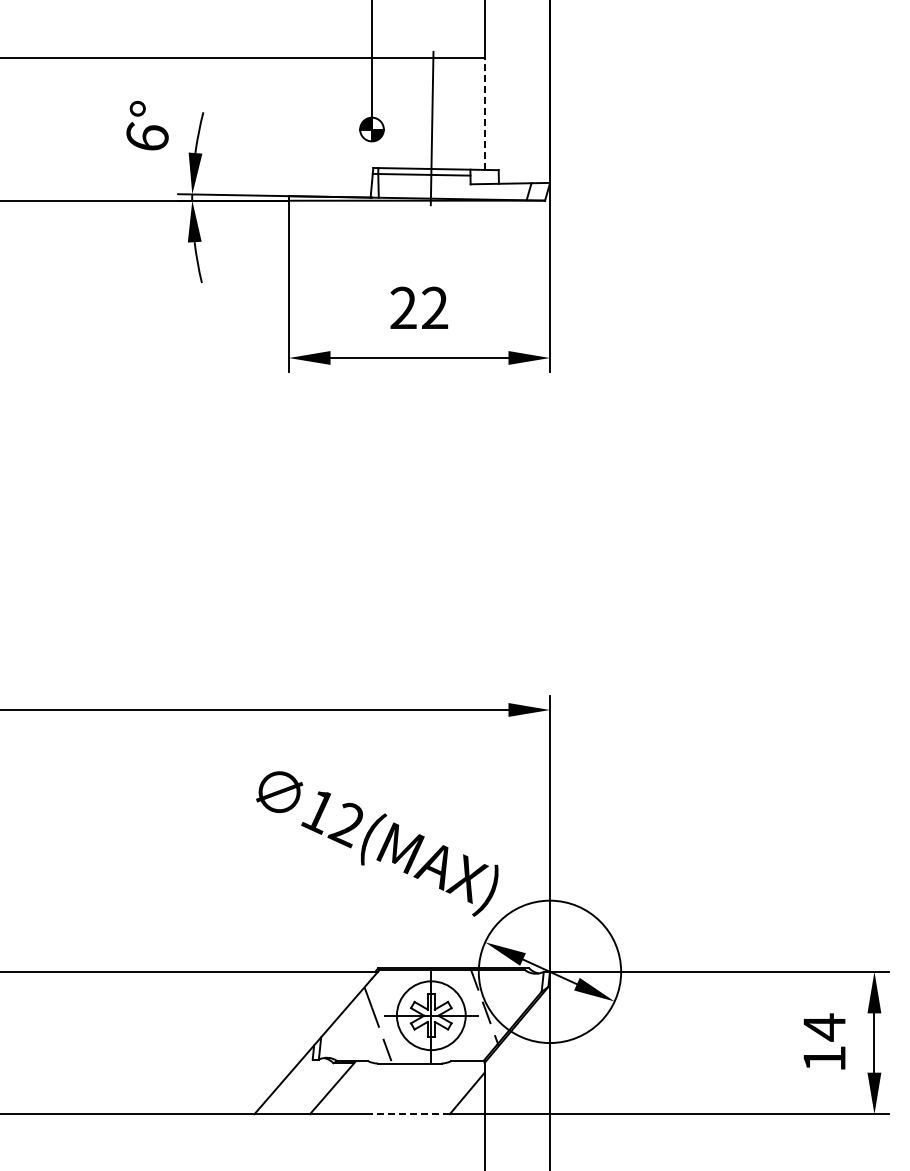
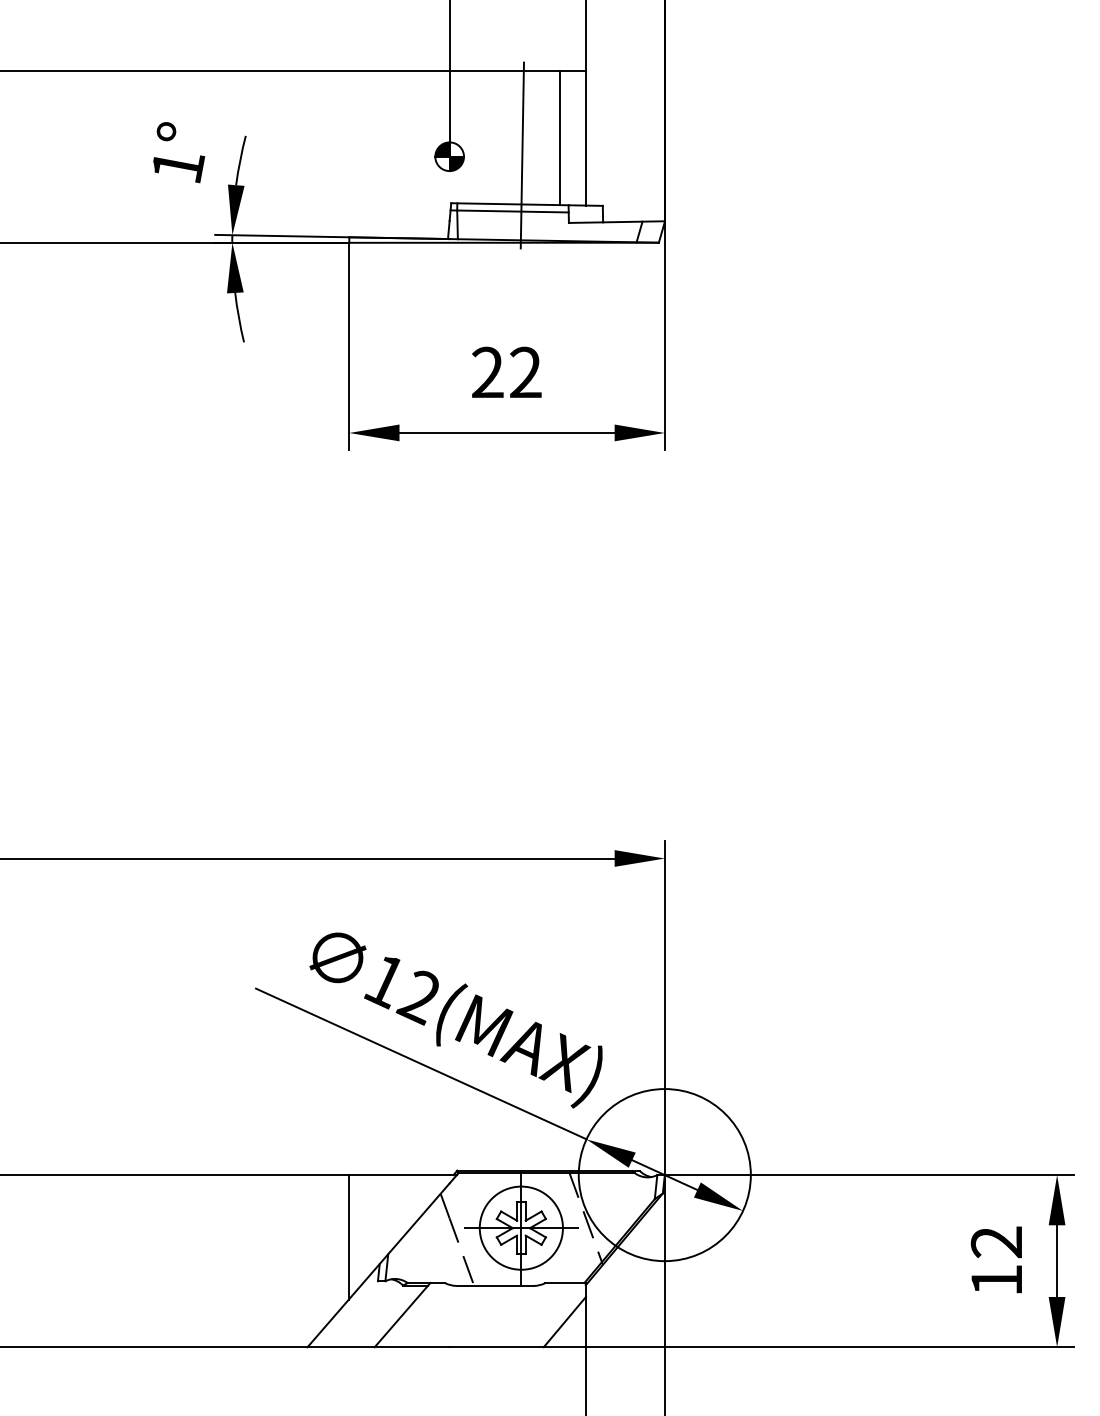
line: (463, 113) -> (560, 137), added
line: (484, 114) -> (585, 138), dashed -> solid
text: (147, 136) -> (178, 165), 6° -> 1°
line: (348, 879) -> (421, 1063), added
line: (288, 1022) -> (348, 1236), added
text: (824, 1027) -> (996, 1242), 14 -> 12
line: (410, 1114) -> (496, 1347), dashed -> solid

